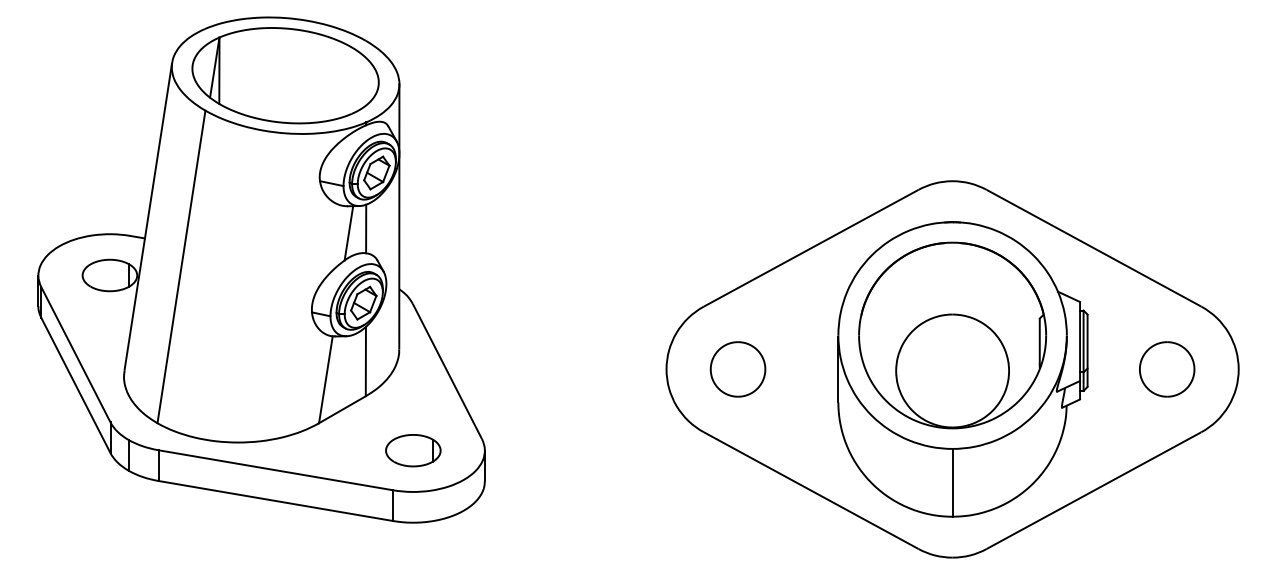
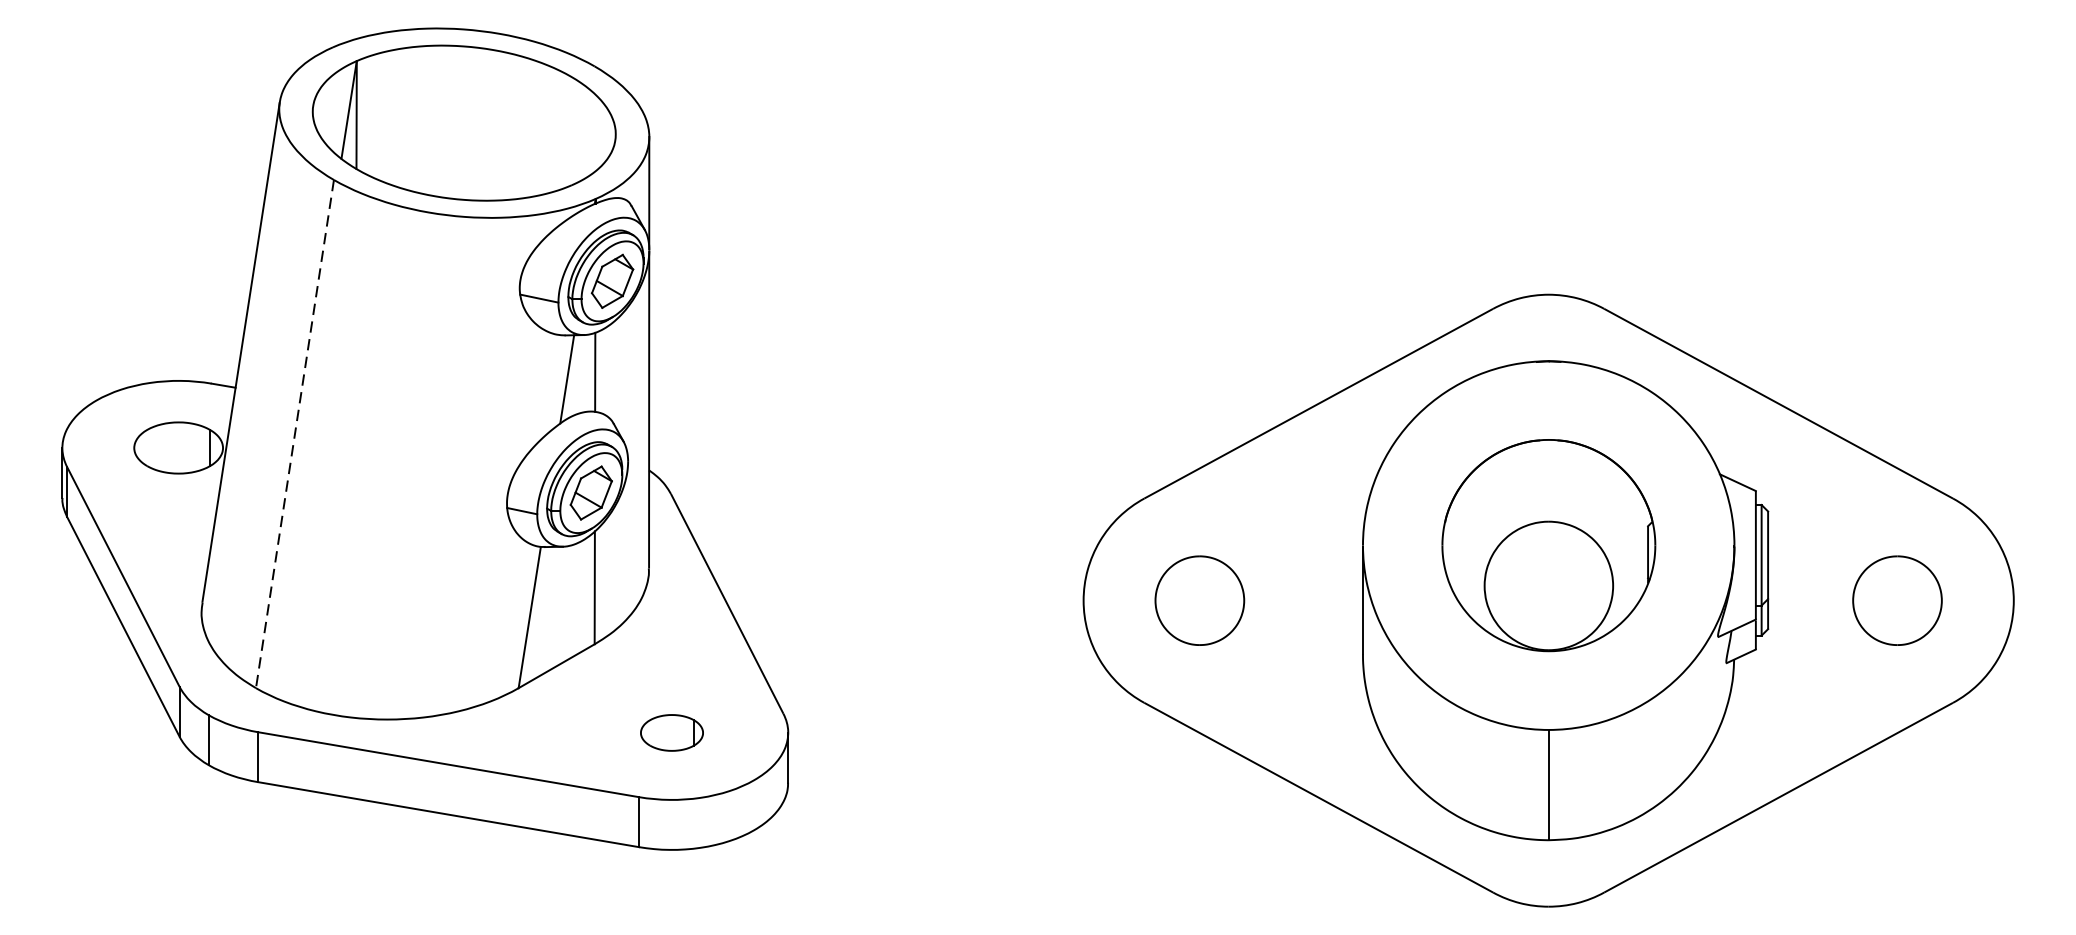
line: (181, 267) -> (295, 434), solid -> dashed
part: (952, 335) -> (1548, 545), size x0.7
part: (413, 450) -> (672, 732), size x0.7

